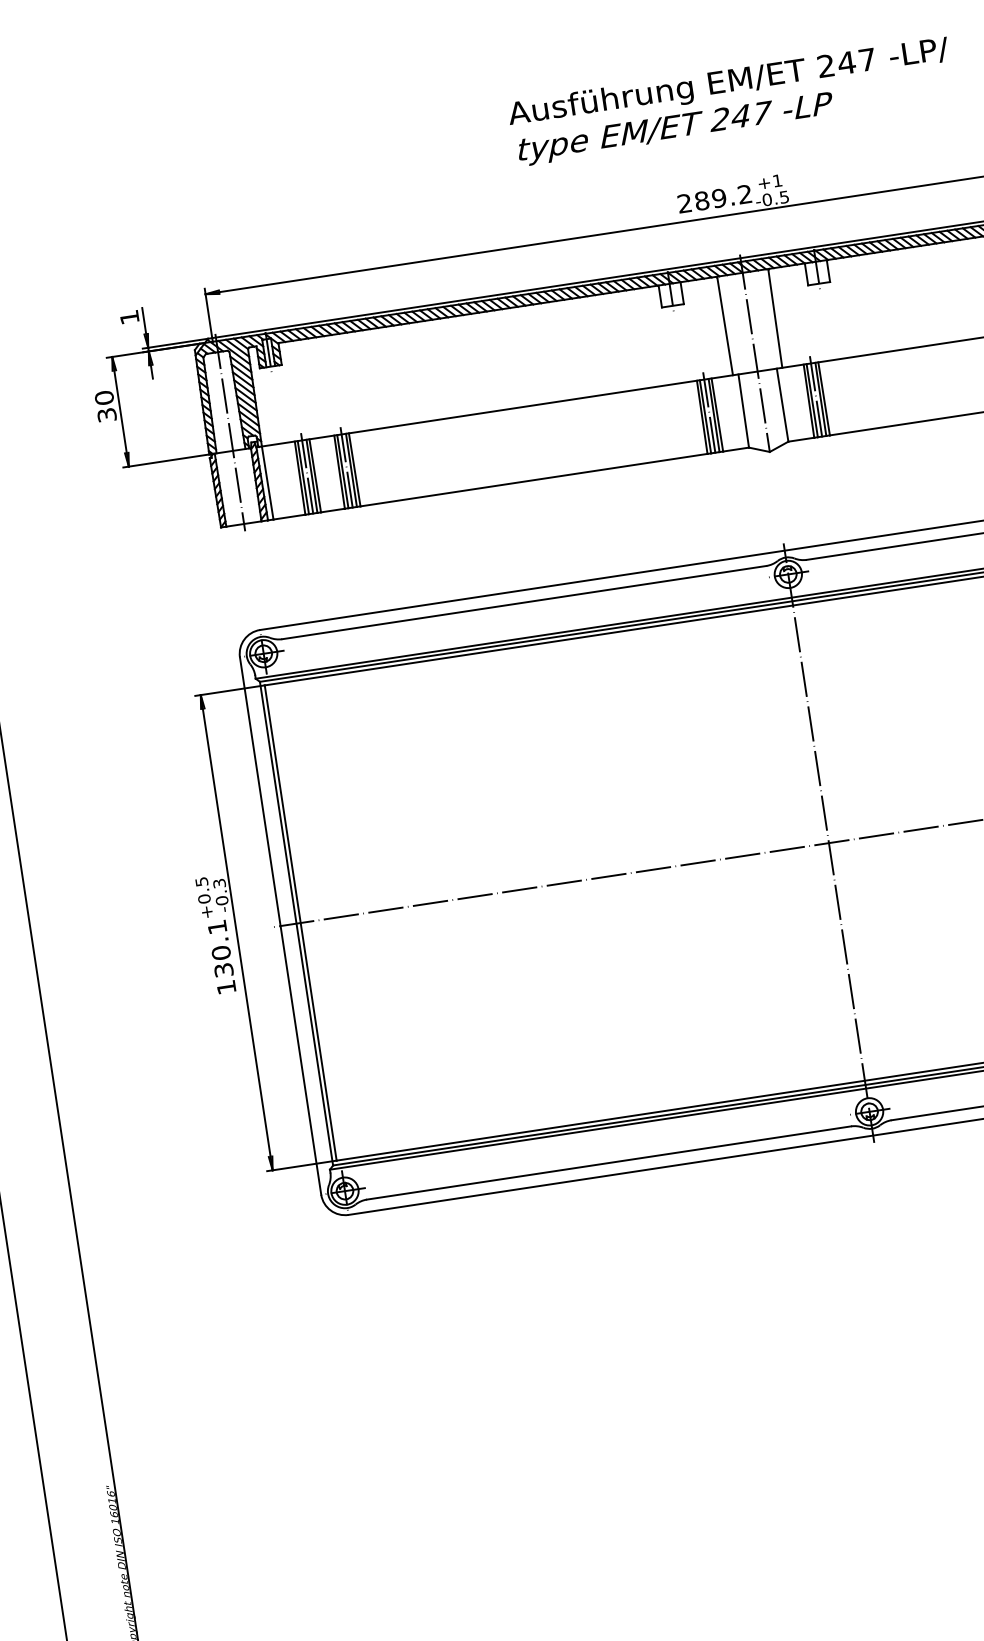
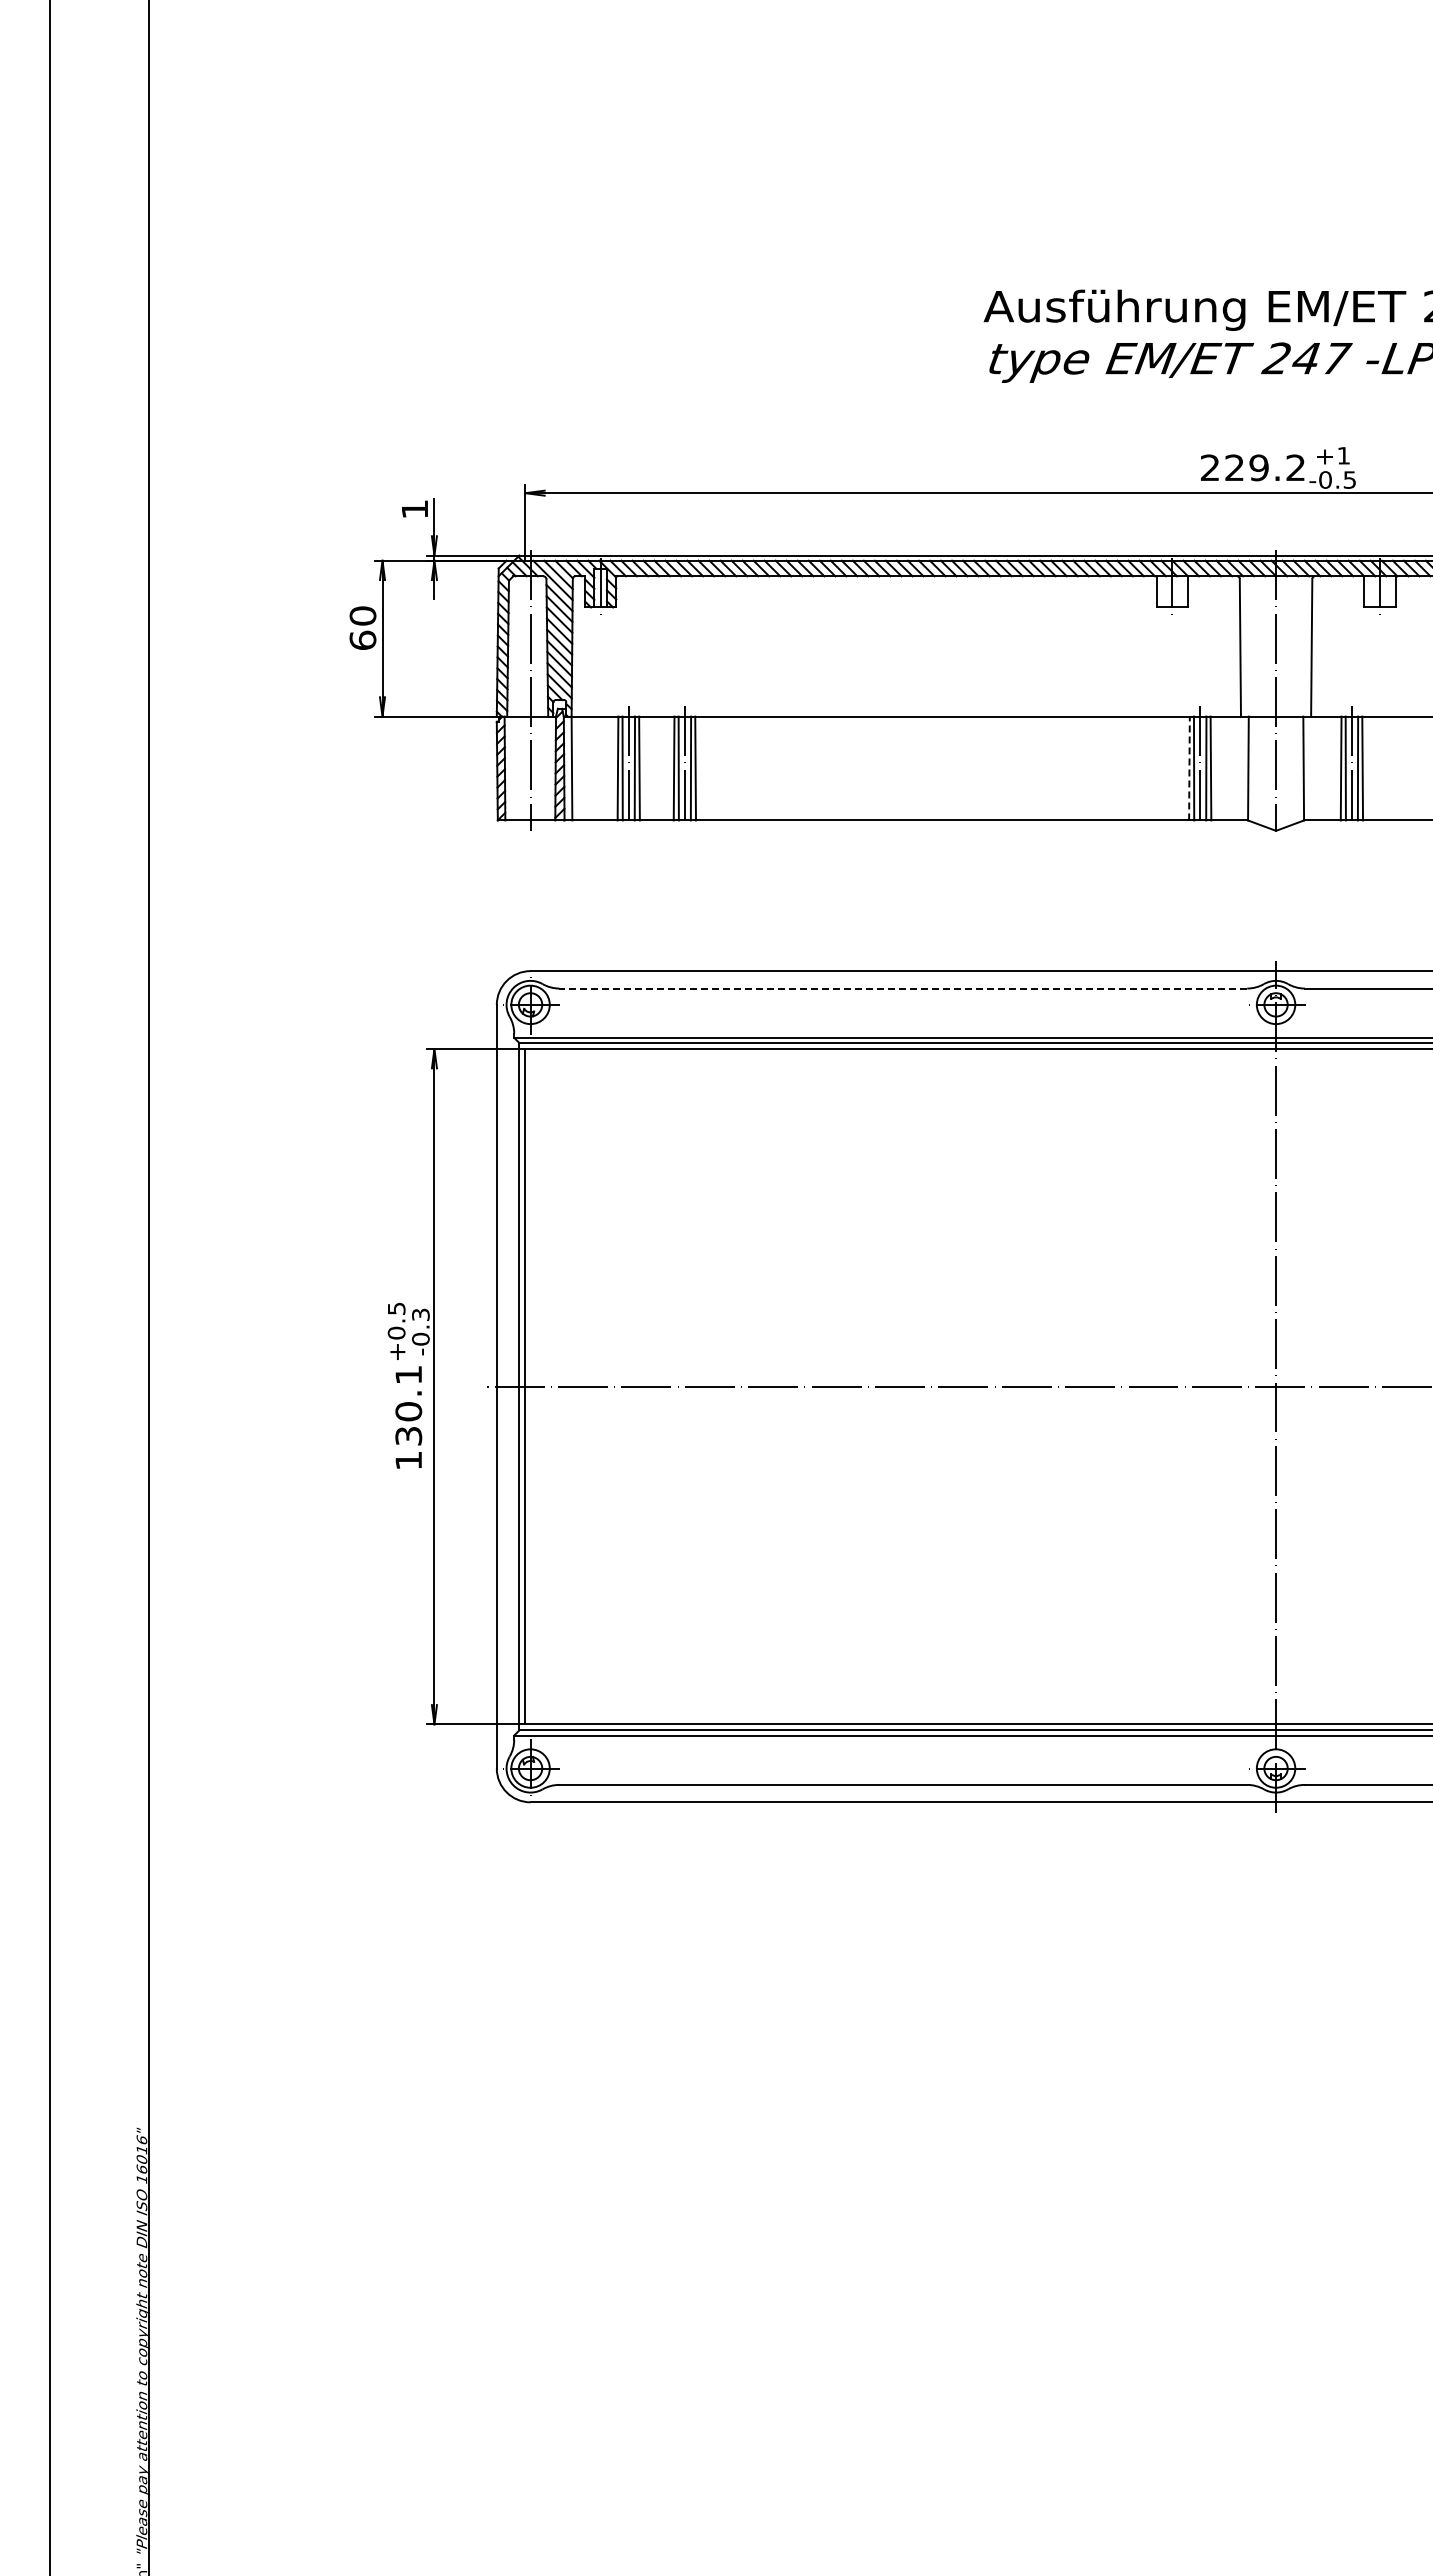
text: (701, 200) -> (1234, 467), 289.2 -> 229.2
text: (106, 414) -> (362, 639), 30 -> 60
line: (702, 417) -> (1189, 768), solid -> dashed
line: (524, 602) -> (903, 988), solid -> dashed

